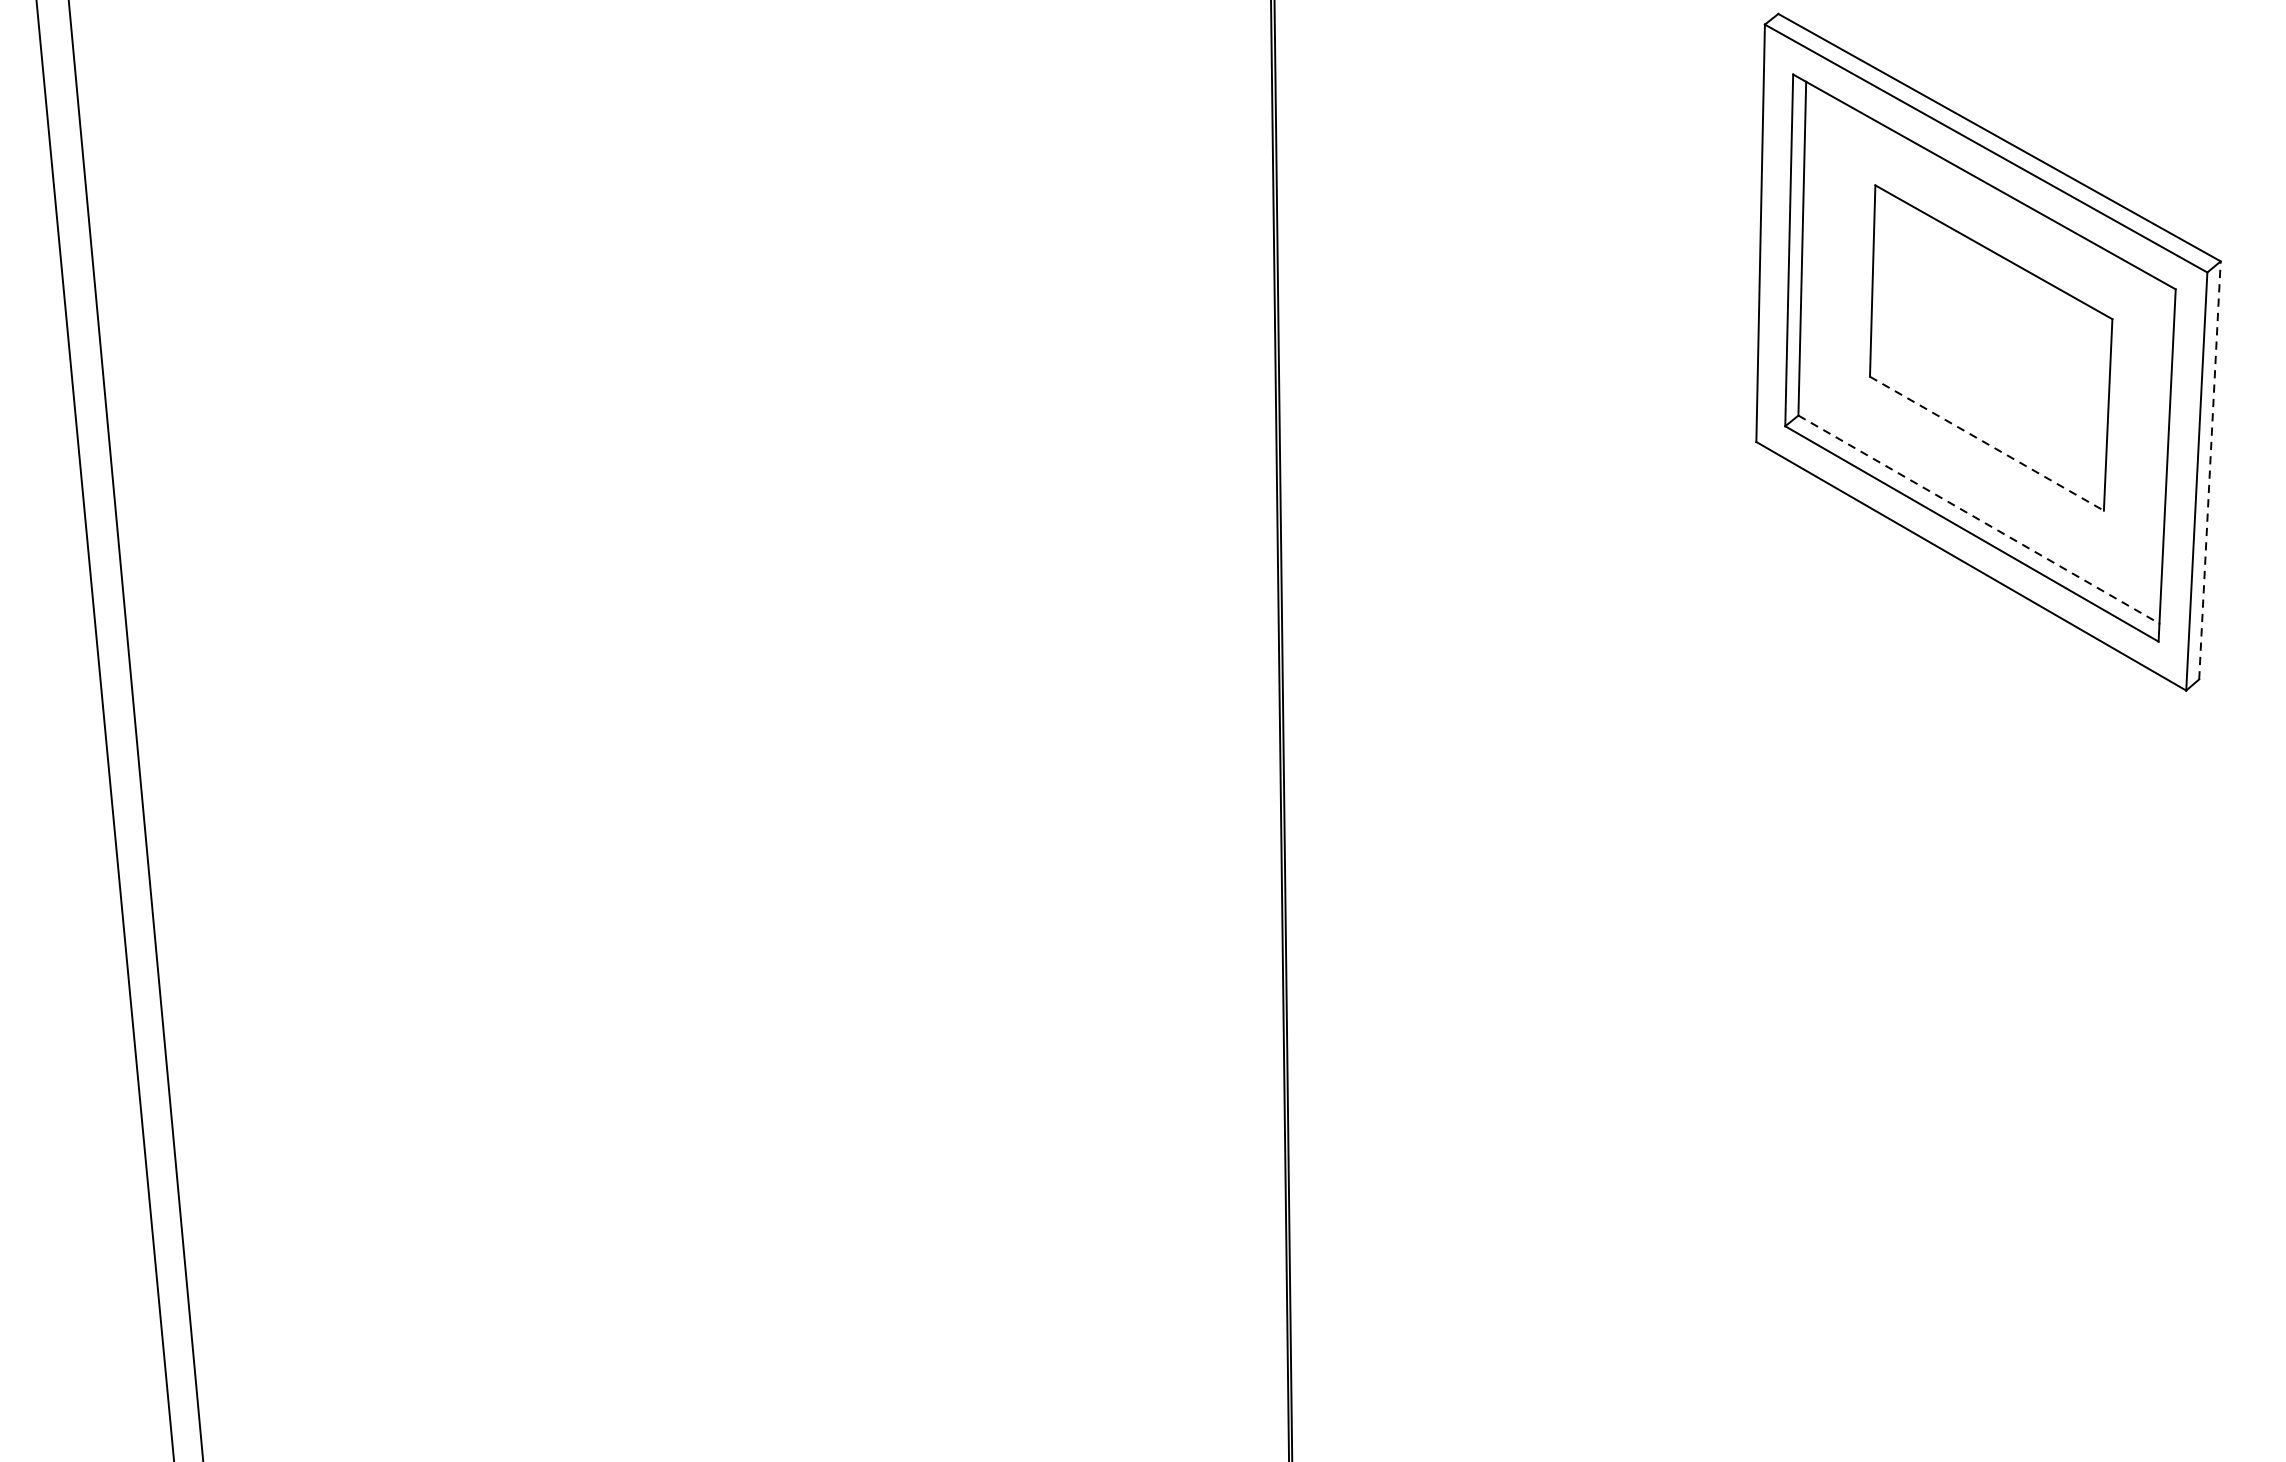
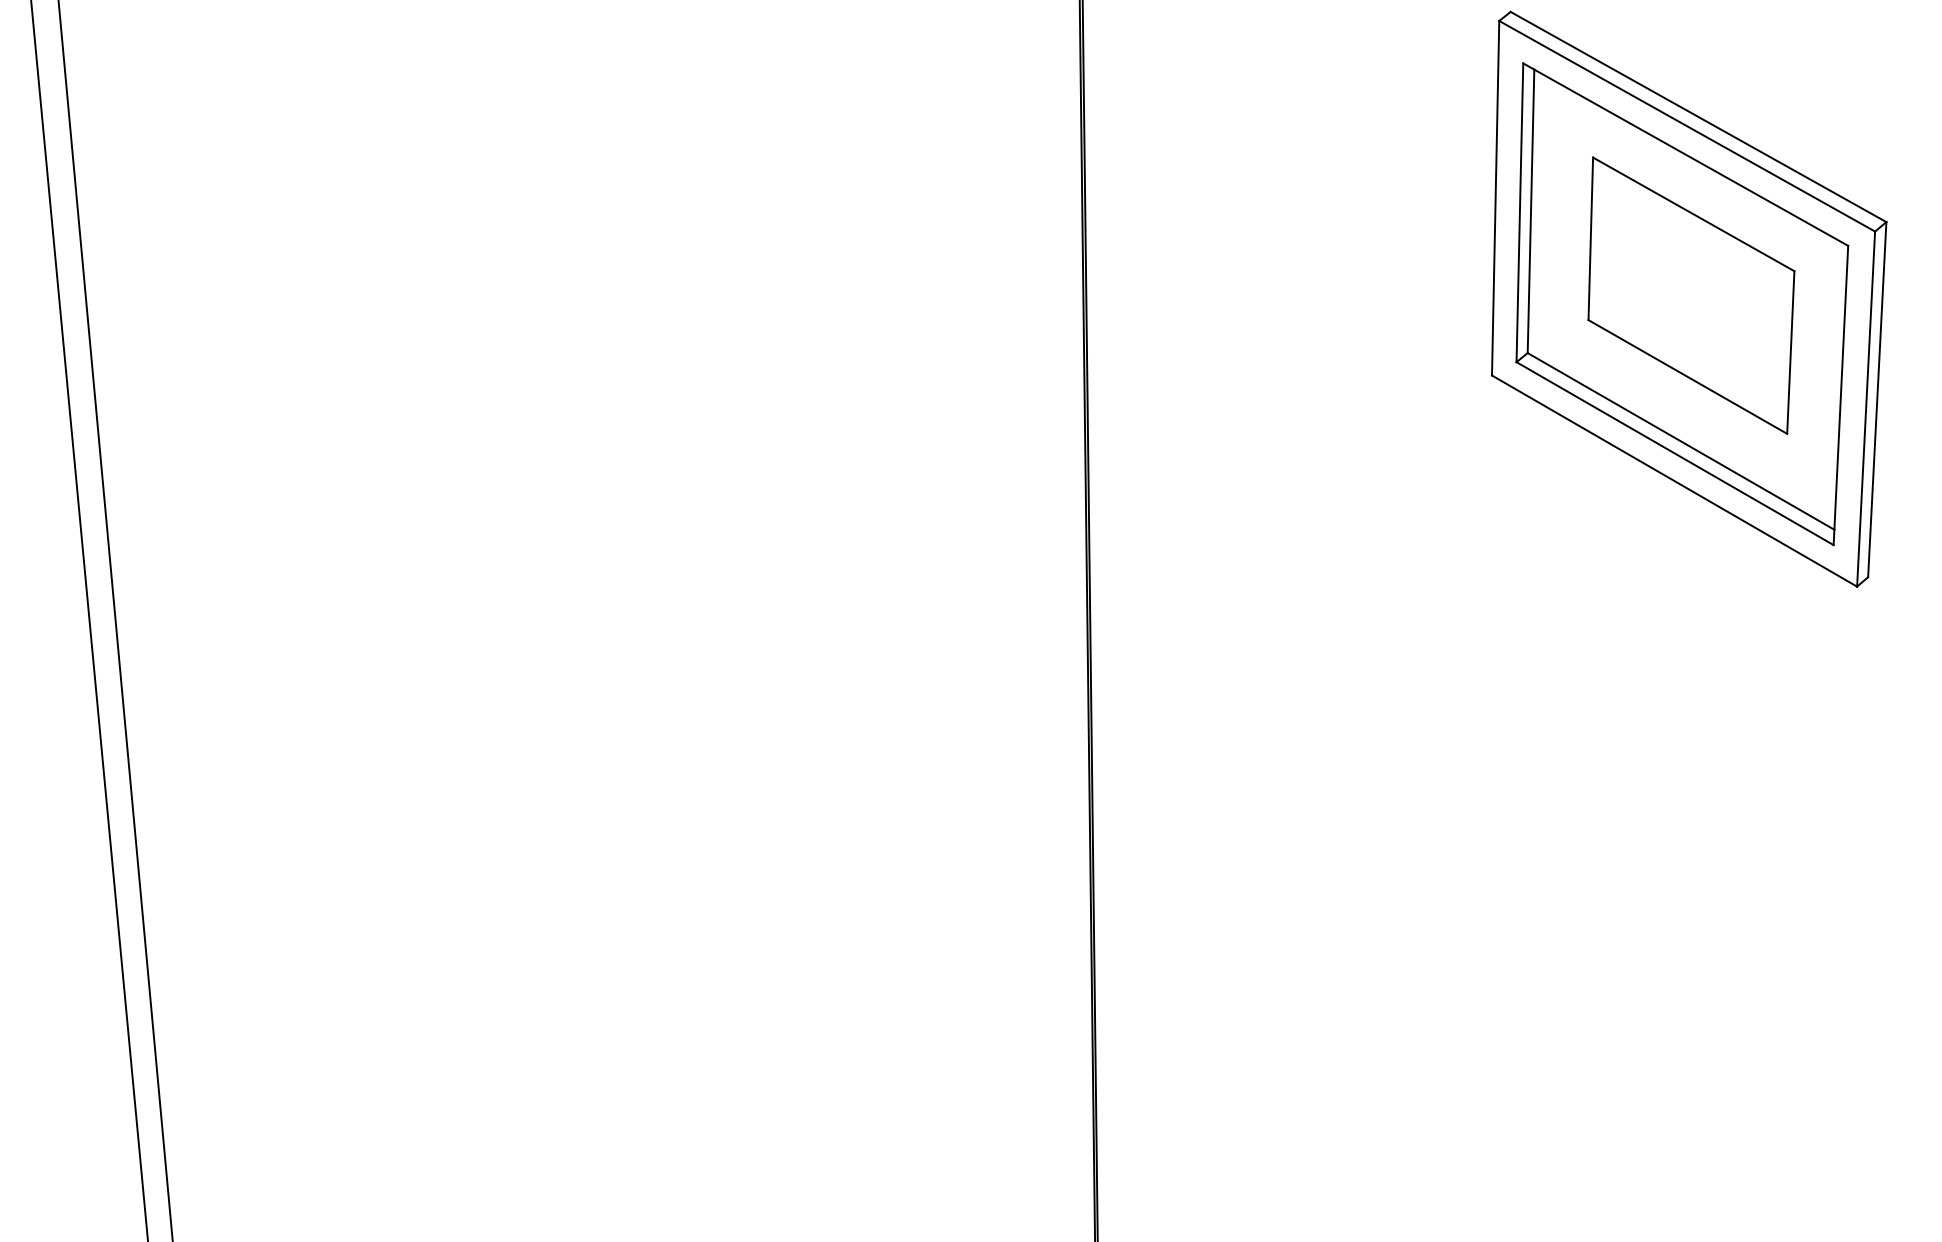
line: (1987, 444) -> (1688, 377), dashed -> solid
line: (2210, 470) -> (1877, 399), dashed -> solid
line: (1979, 519) -> (1681, 441), dashed -> solid

